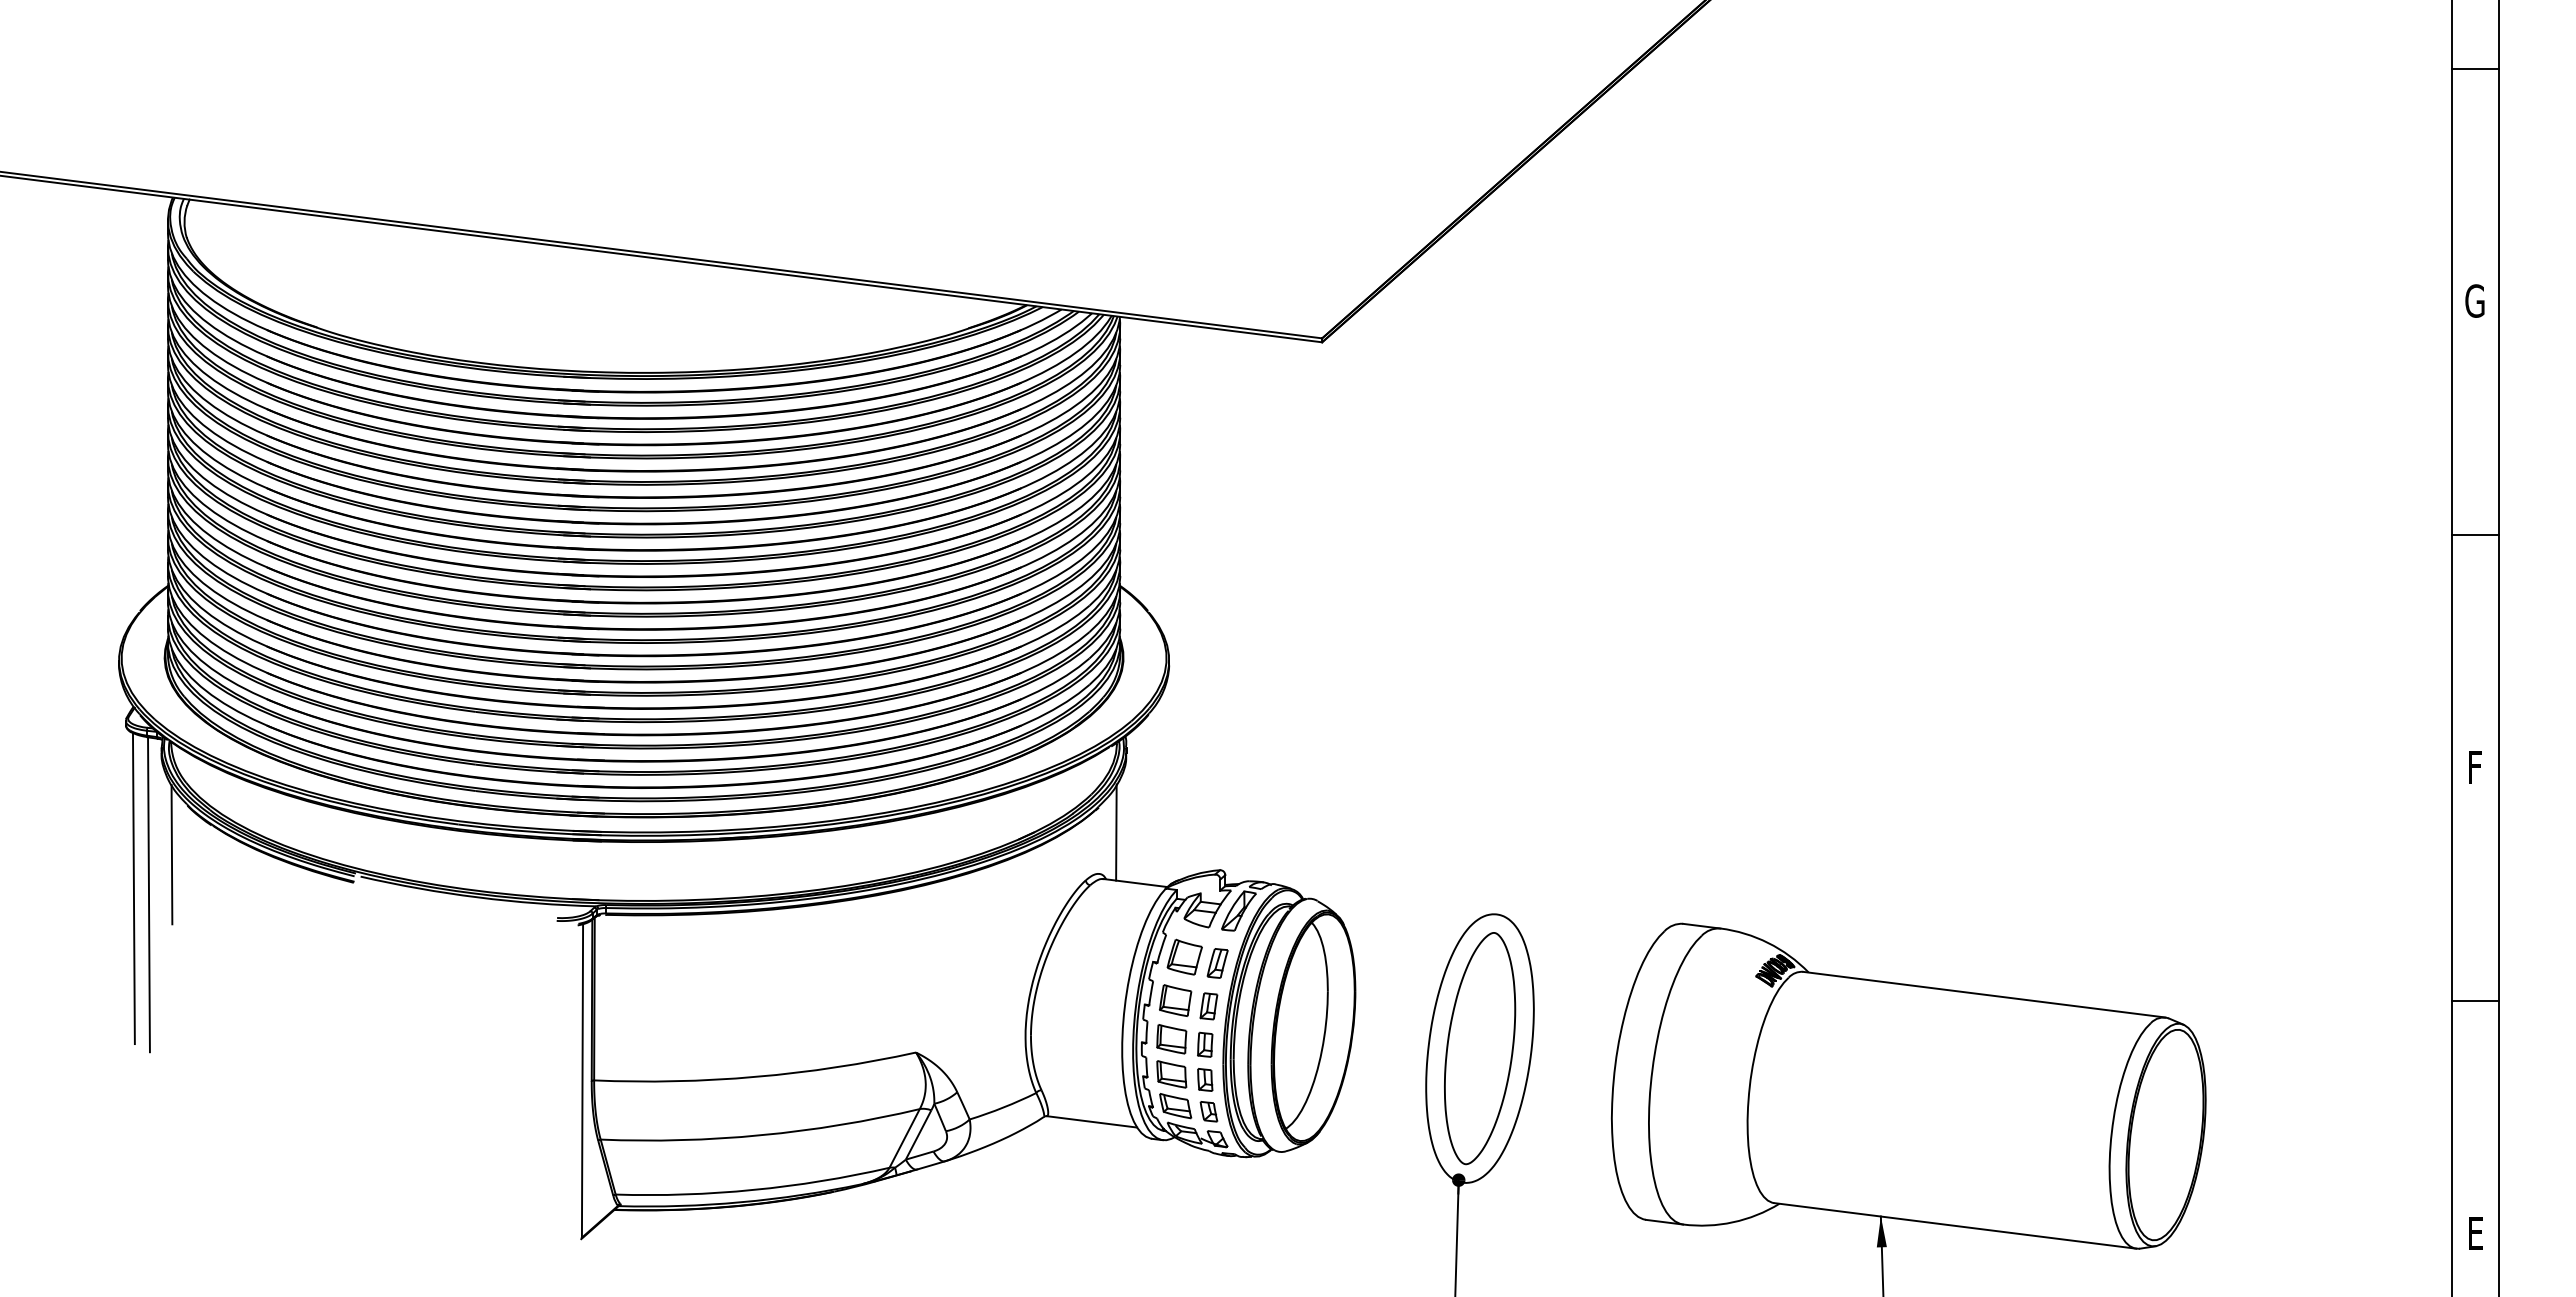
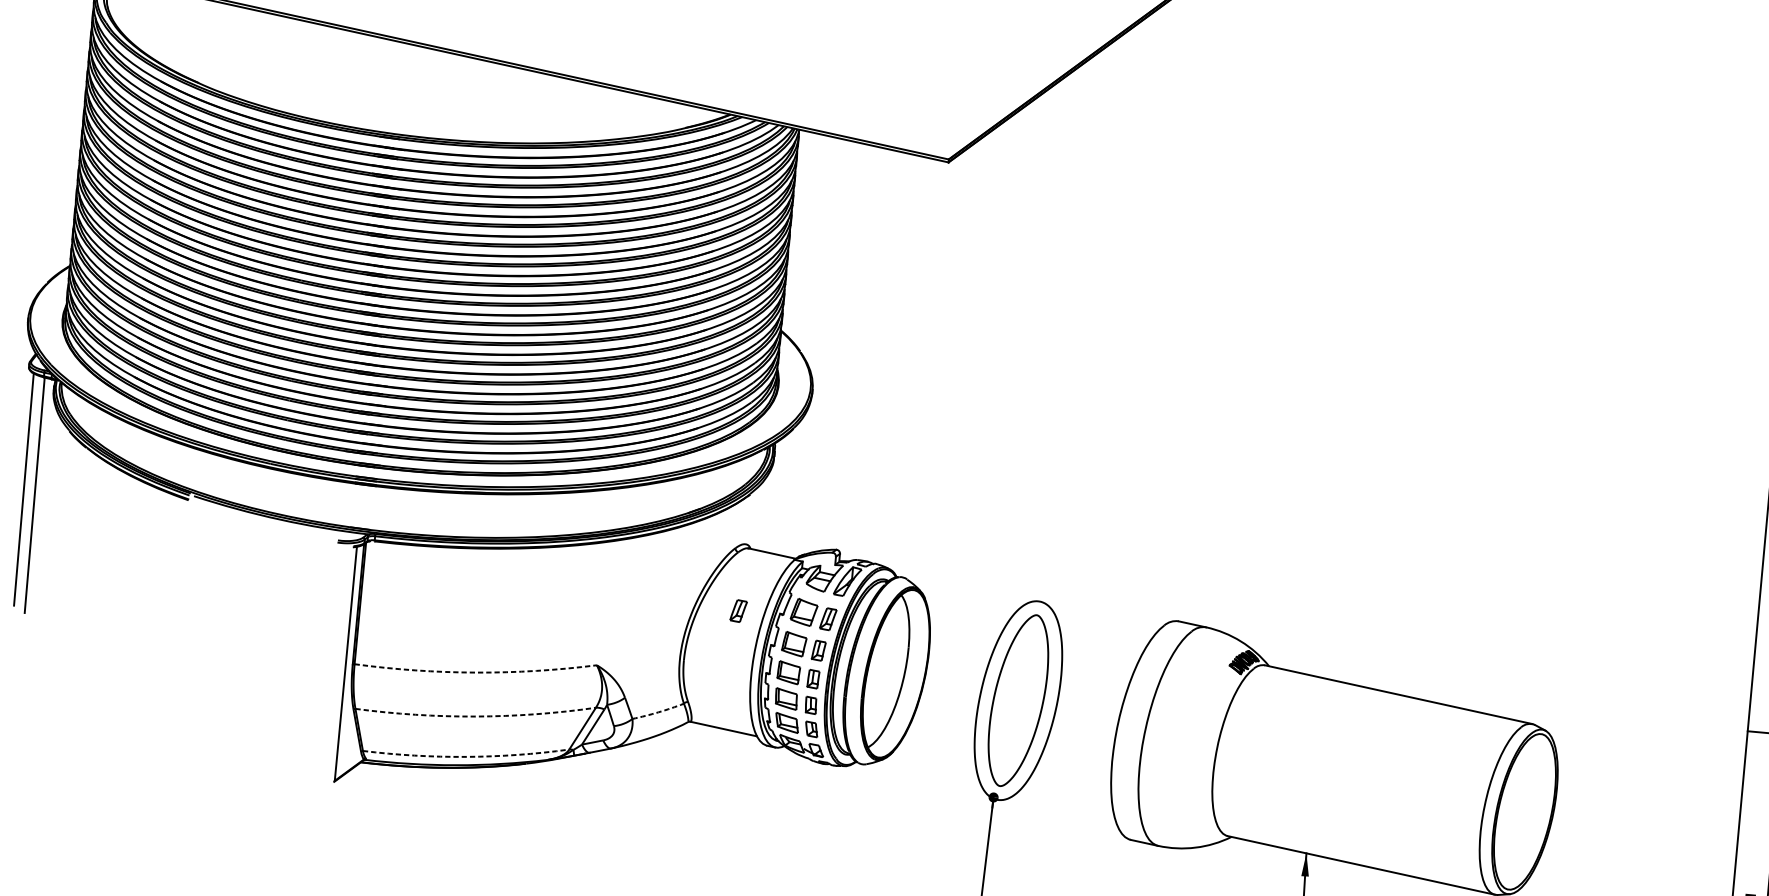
line: (1116, 832) -> (761, 514), removed
line: (171, 854) -> (54, 466), removed
part: (1097, 963) -> (738, 611), added
arc: (756, 1076) -> (476, 672), solid -> dashed
arc: (1003, 1107) -> (658, 712), solid -> dashed
arc: (761, 1135) -> (475, 716), solid -> dashed
arc: (753, 1189) -> (466, 756), solid -> dashed

